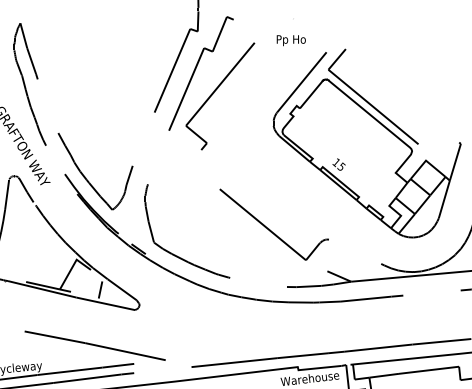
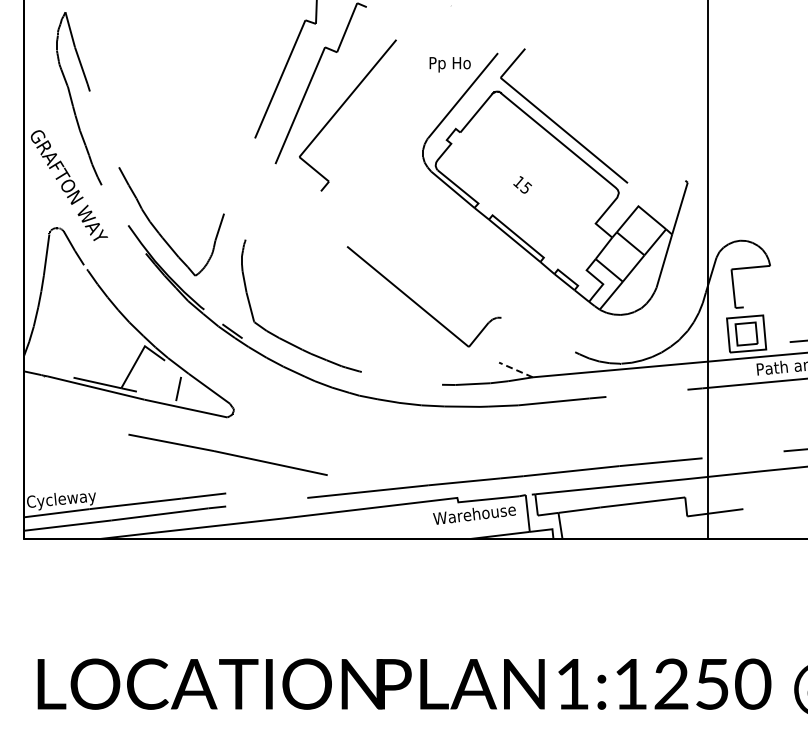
text: (290, 40) -> (449, 64), moved
text: (338, 164) -> (522, 184), moved
line: (338, 276) -> (515, 369), solid -> dashed
curve: (94, 345) -> (227, 454), moved

